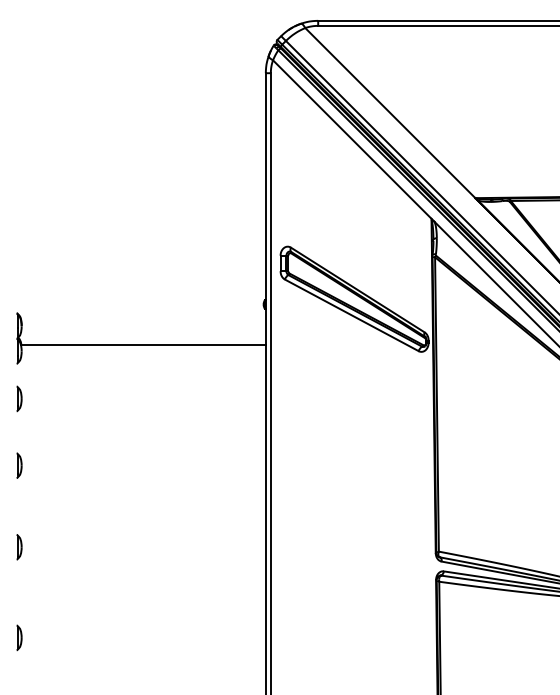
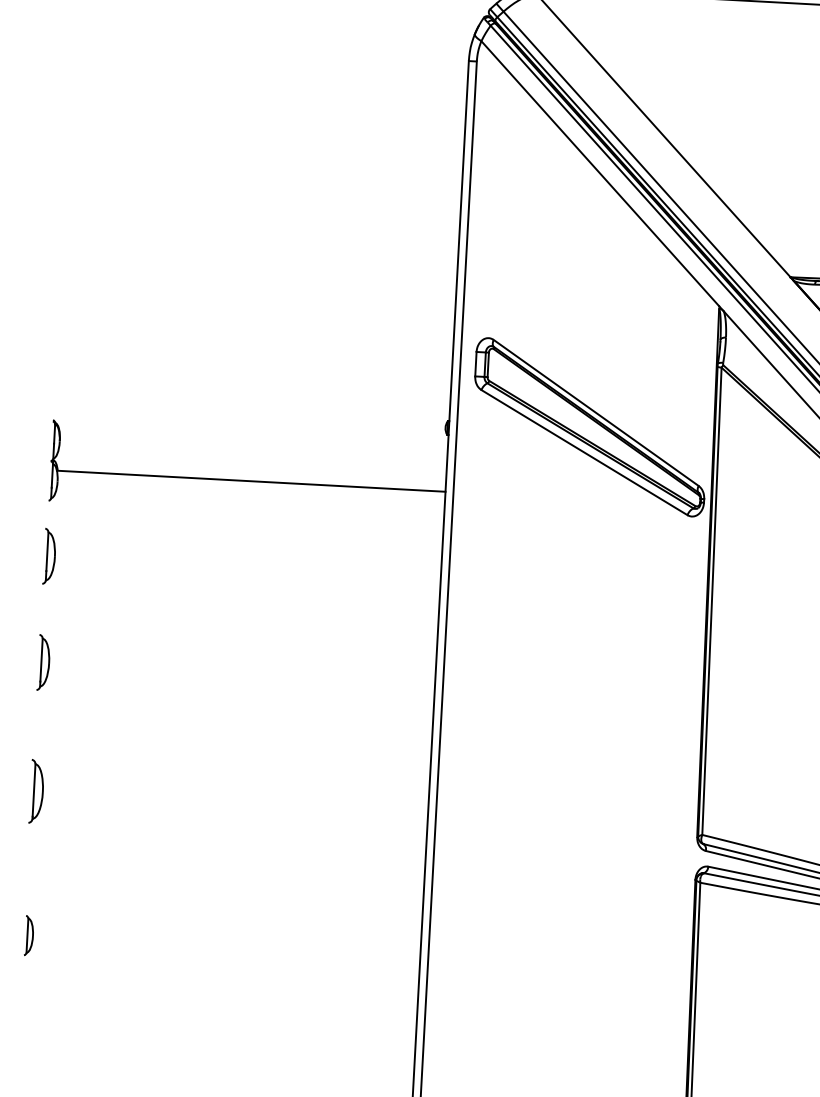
part: (19, 398) -> (50, 555), size x1.4
part: (19, 465) -> (44, 662), size x1.4
part: (19, 547) -> (37, 792), size x1.6

